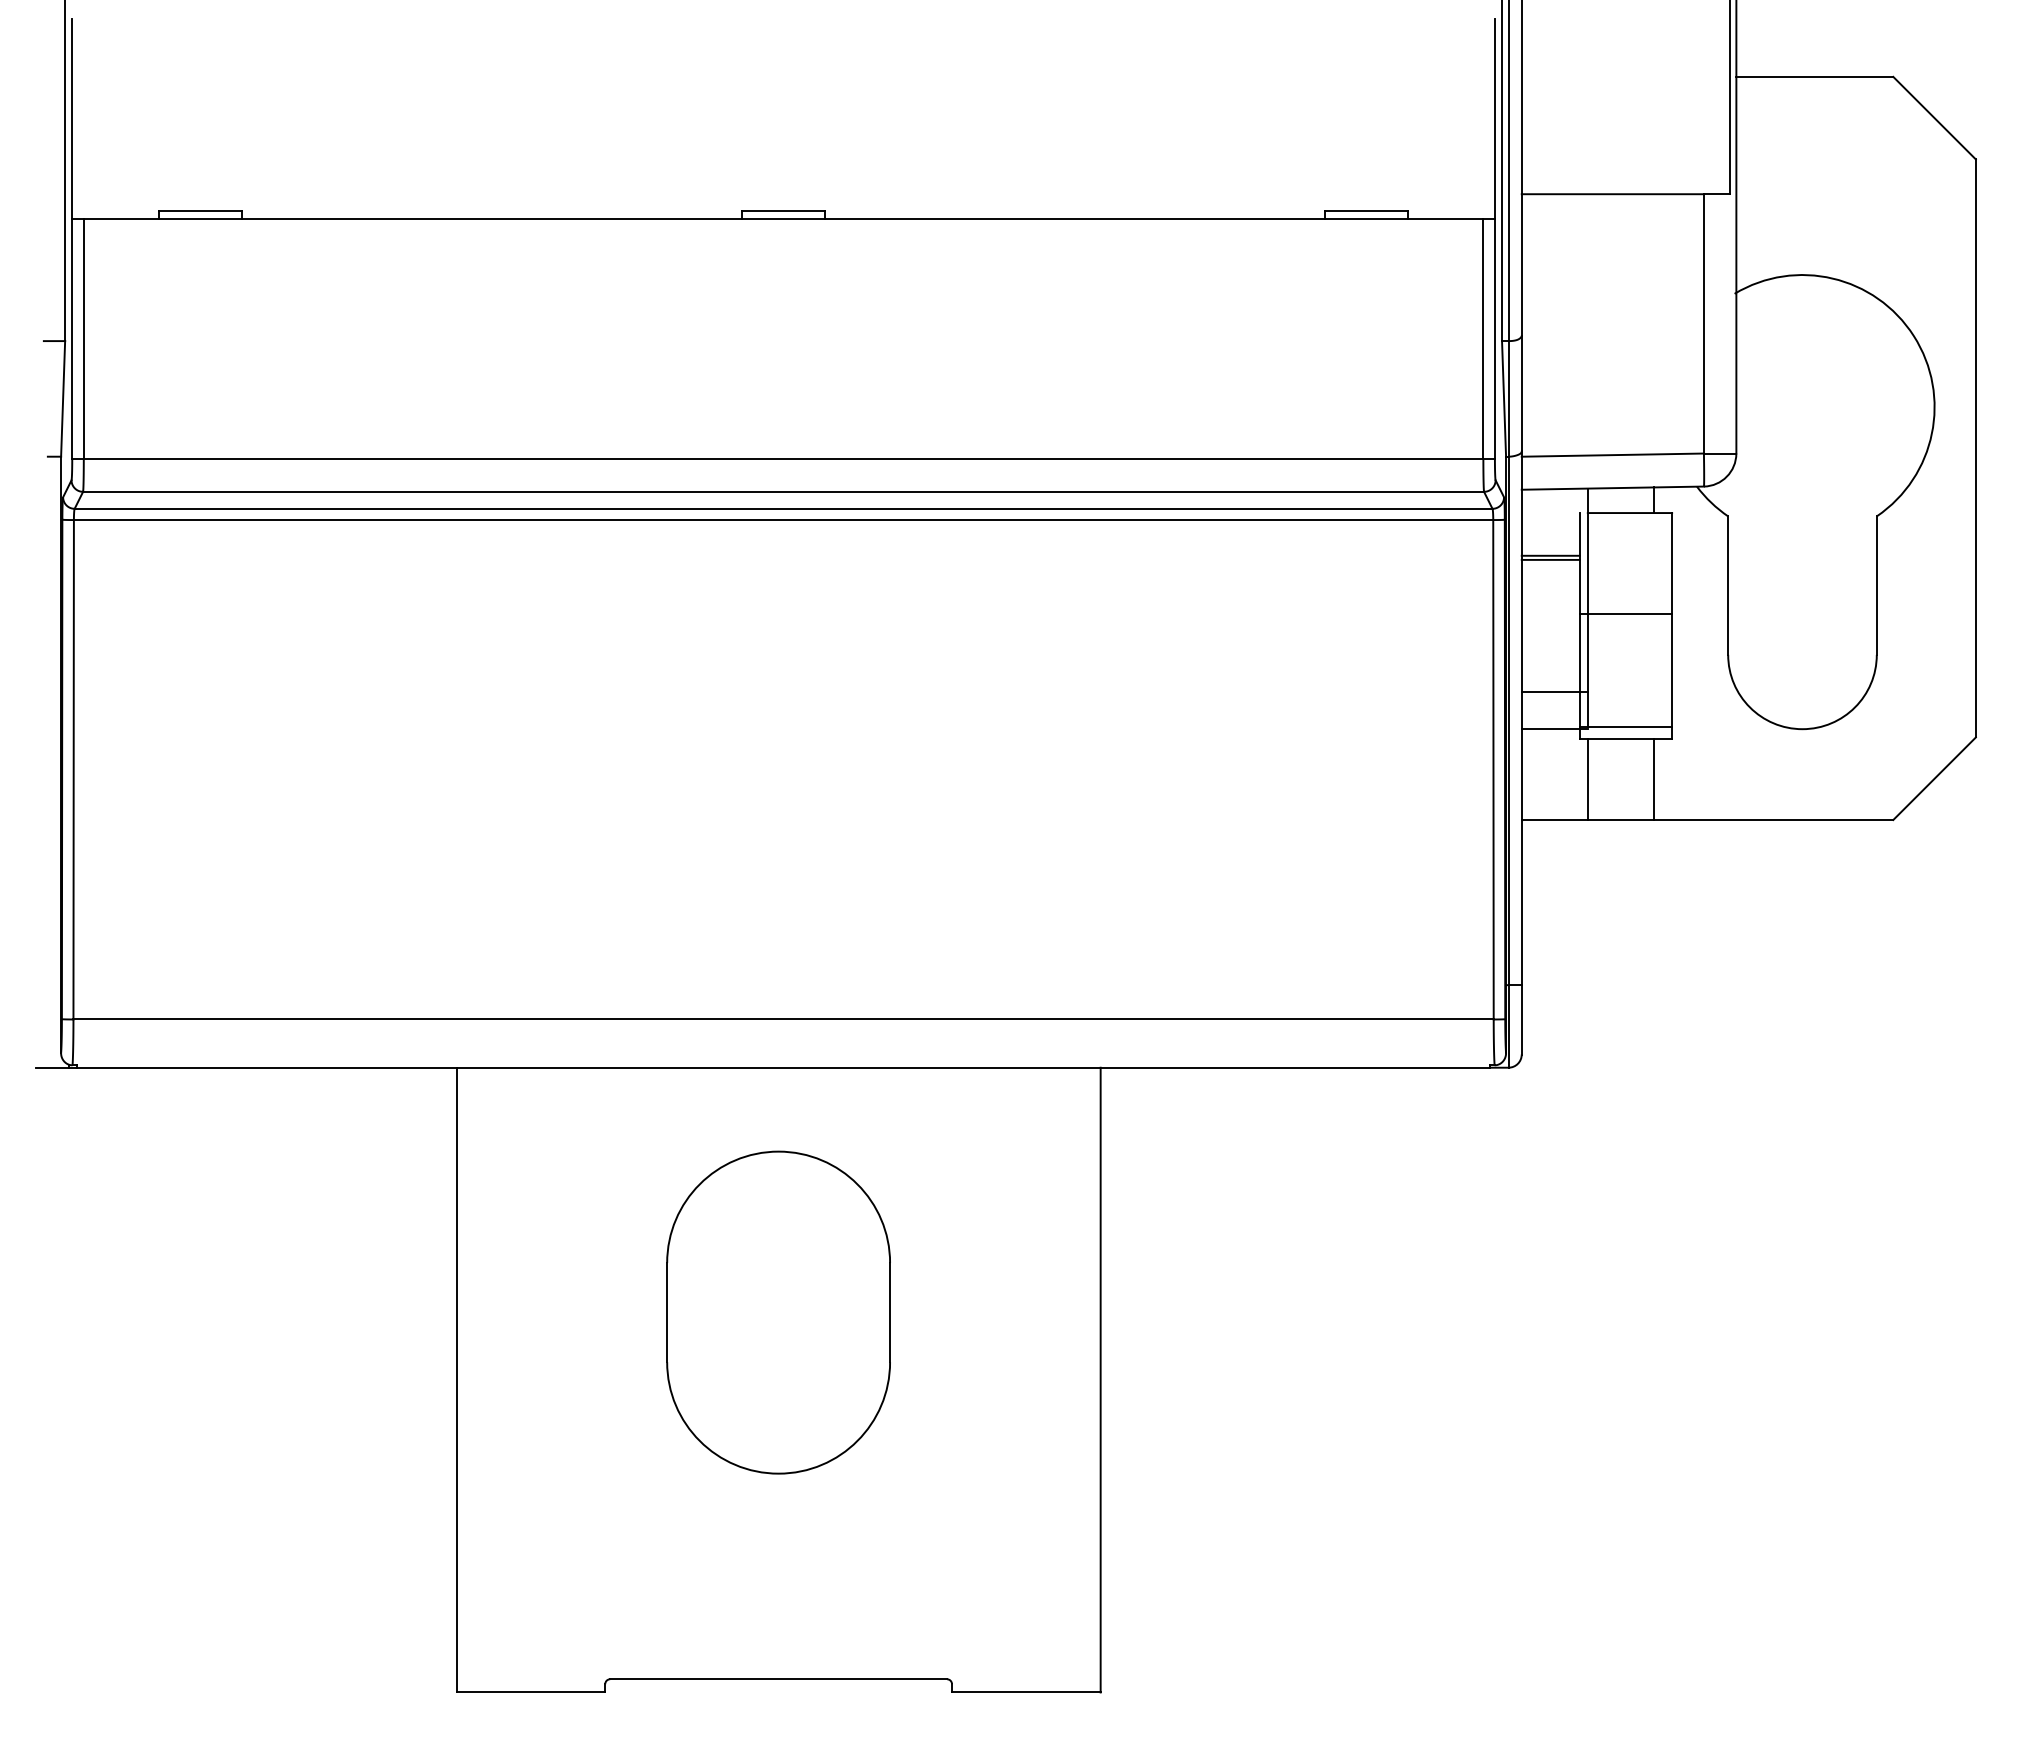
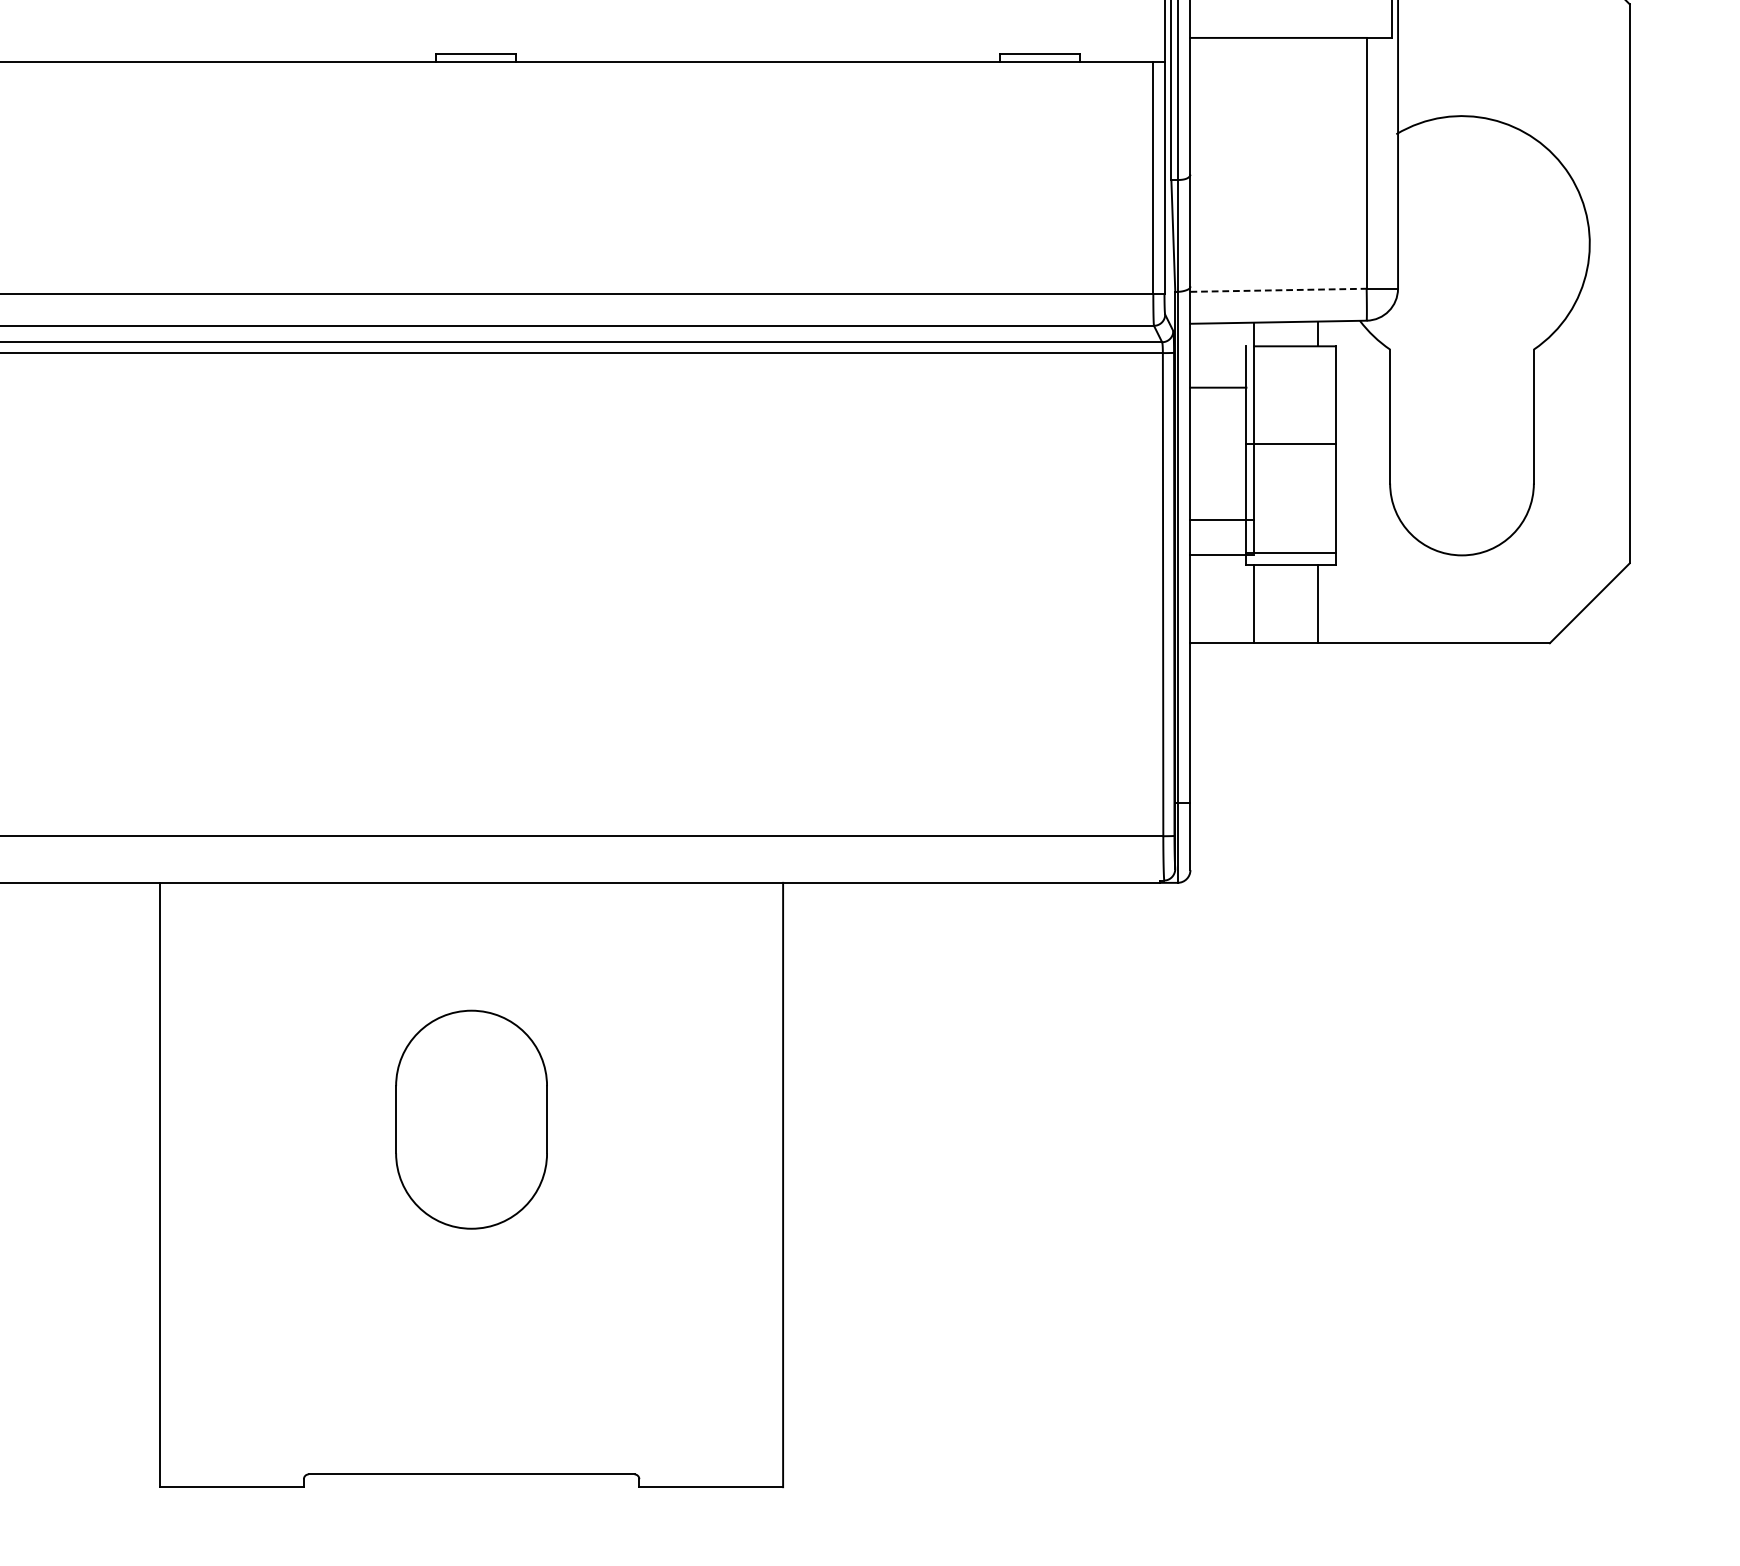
line: (1613, 455) -> (1279, 290), solid -> dashed
line: (1550, 559) -> (1218, 391), removed
part: (778, 1312) -> (471, 1119), size x0.7

